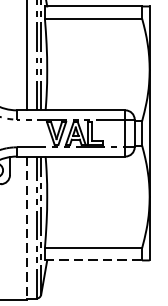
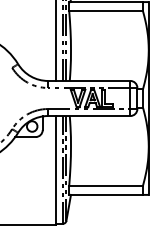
line: (26, 228) -> (55, 170), dashed -> solid
line: (93, 259) -> (106, 194), dashed -> solid

